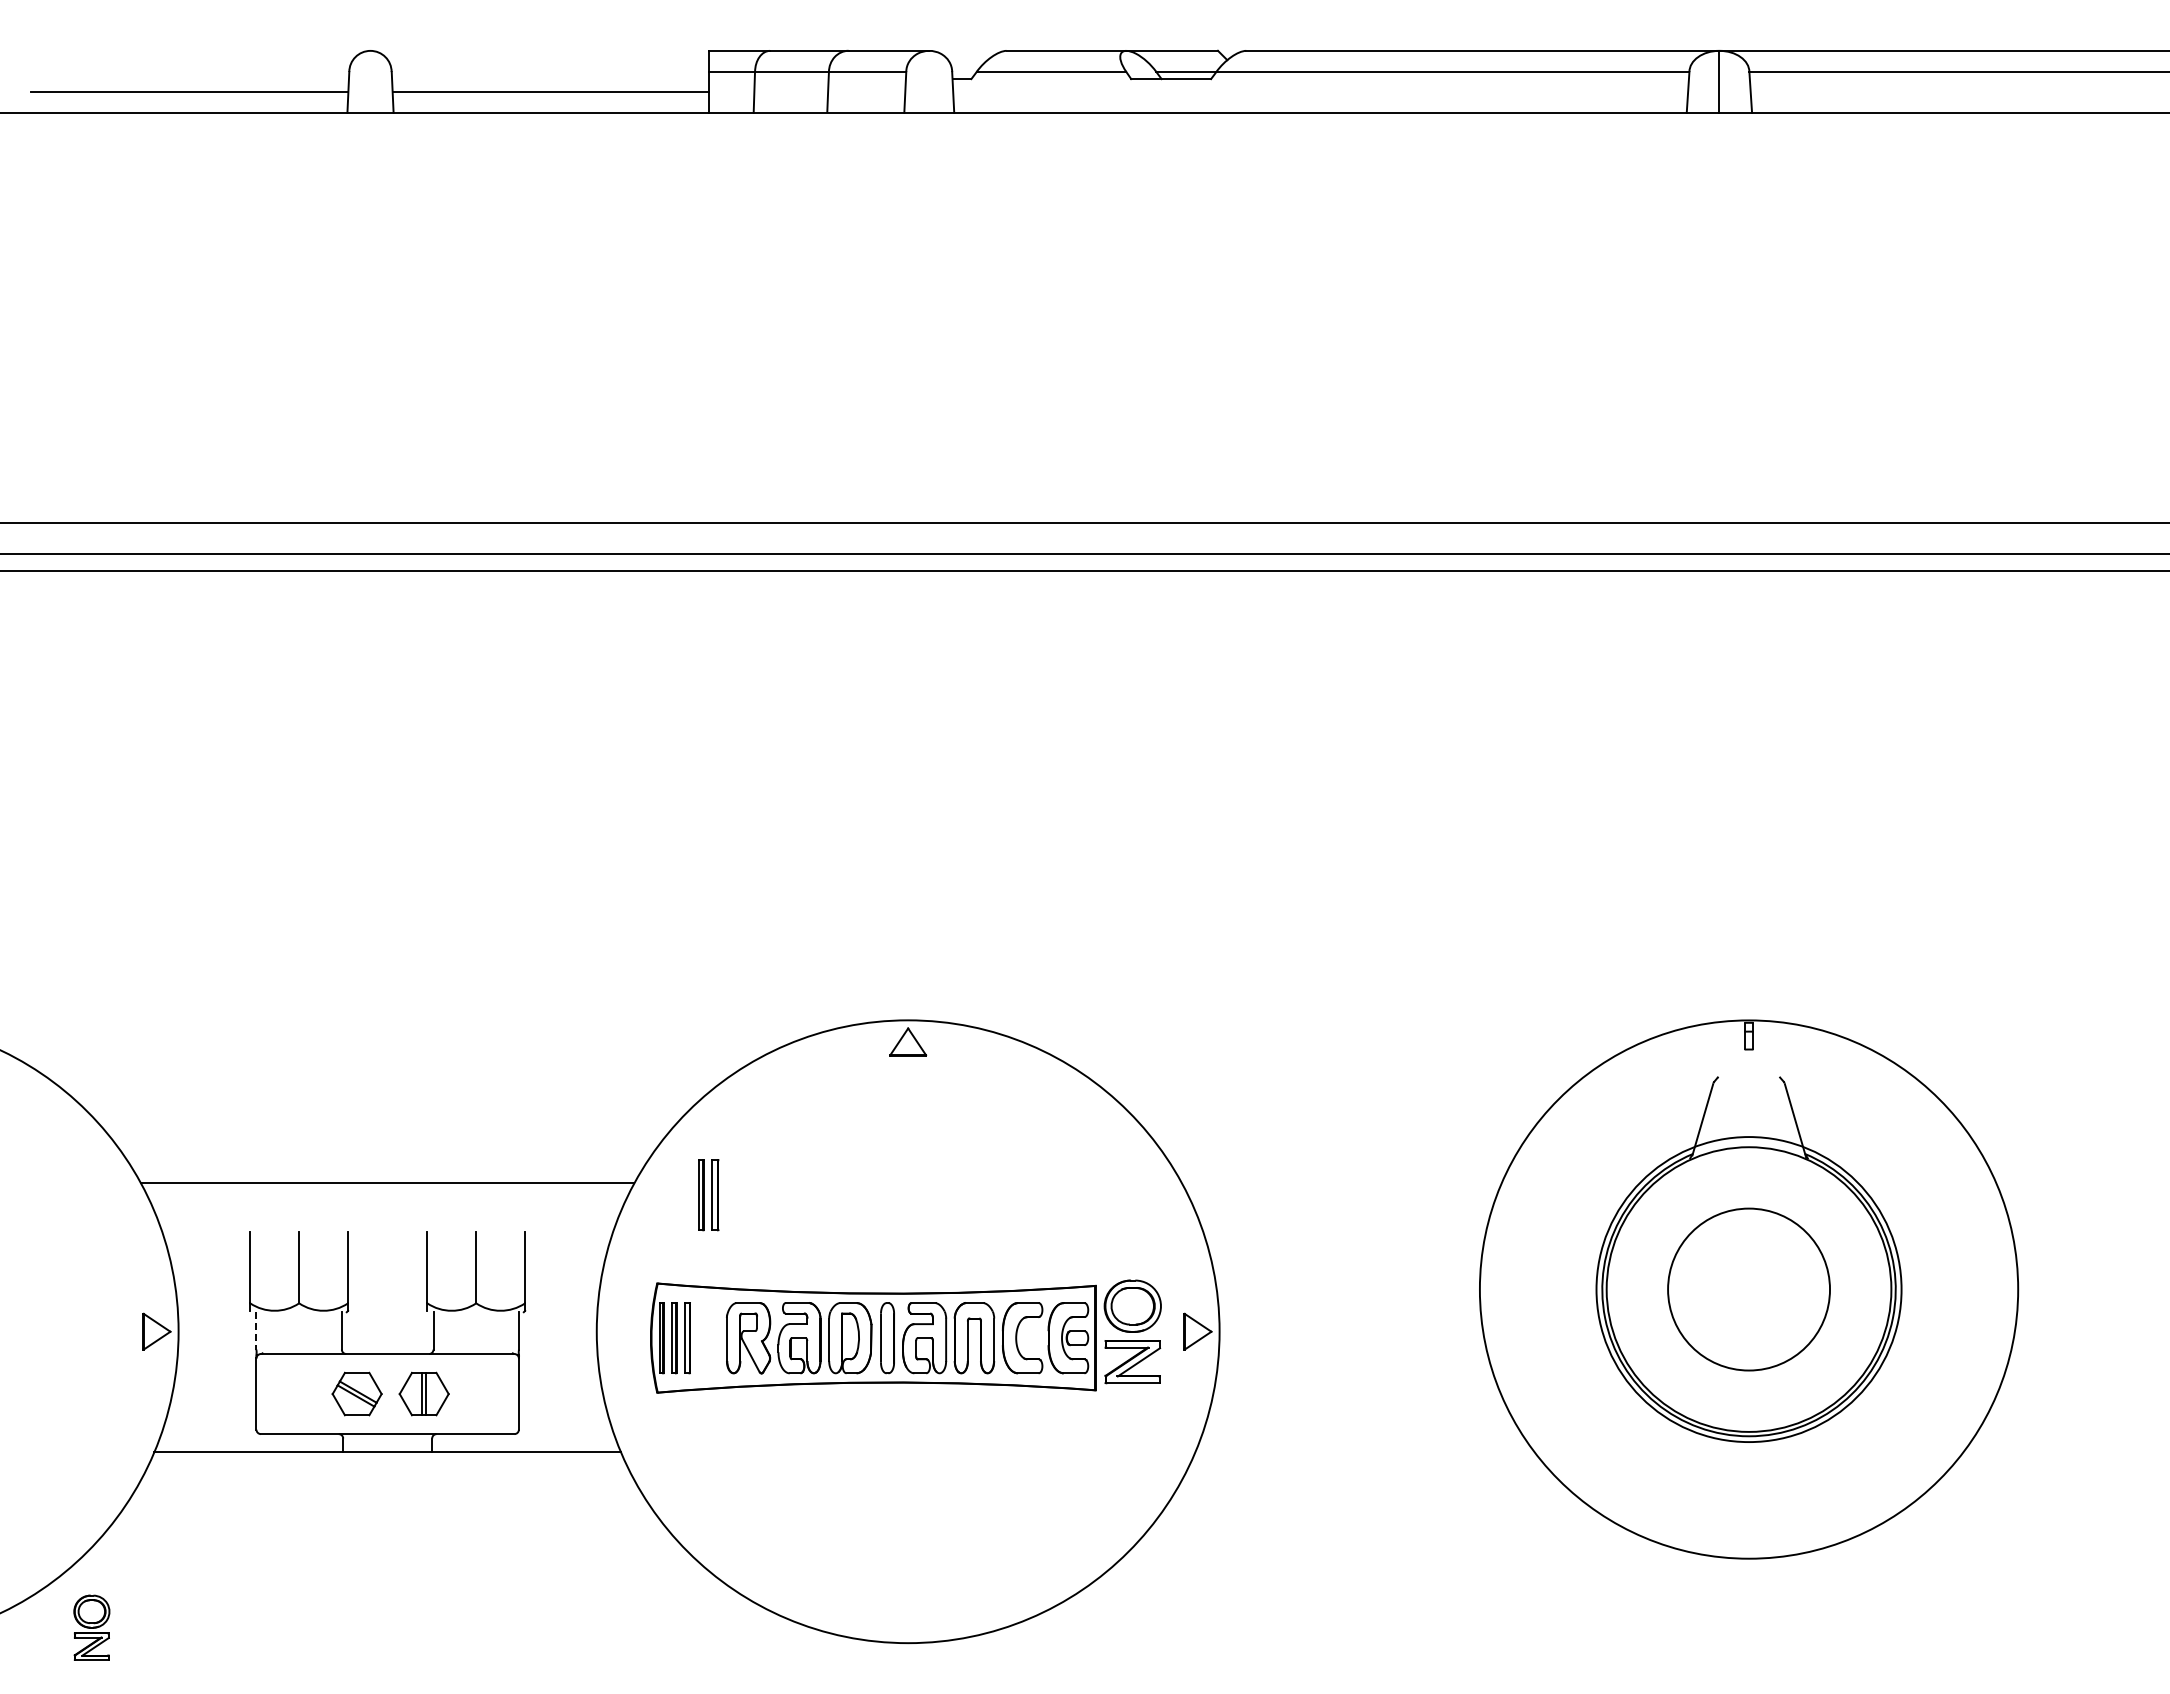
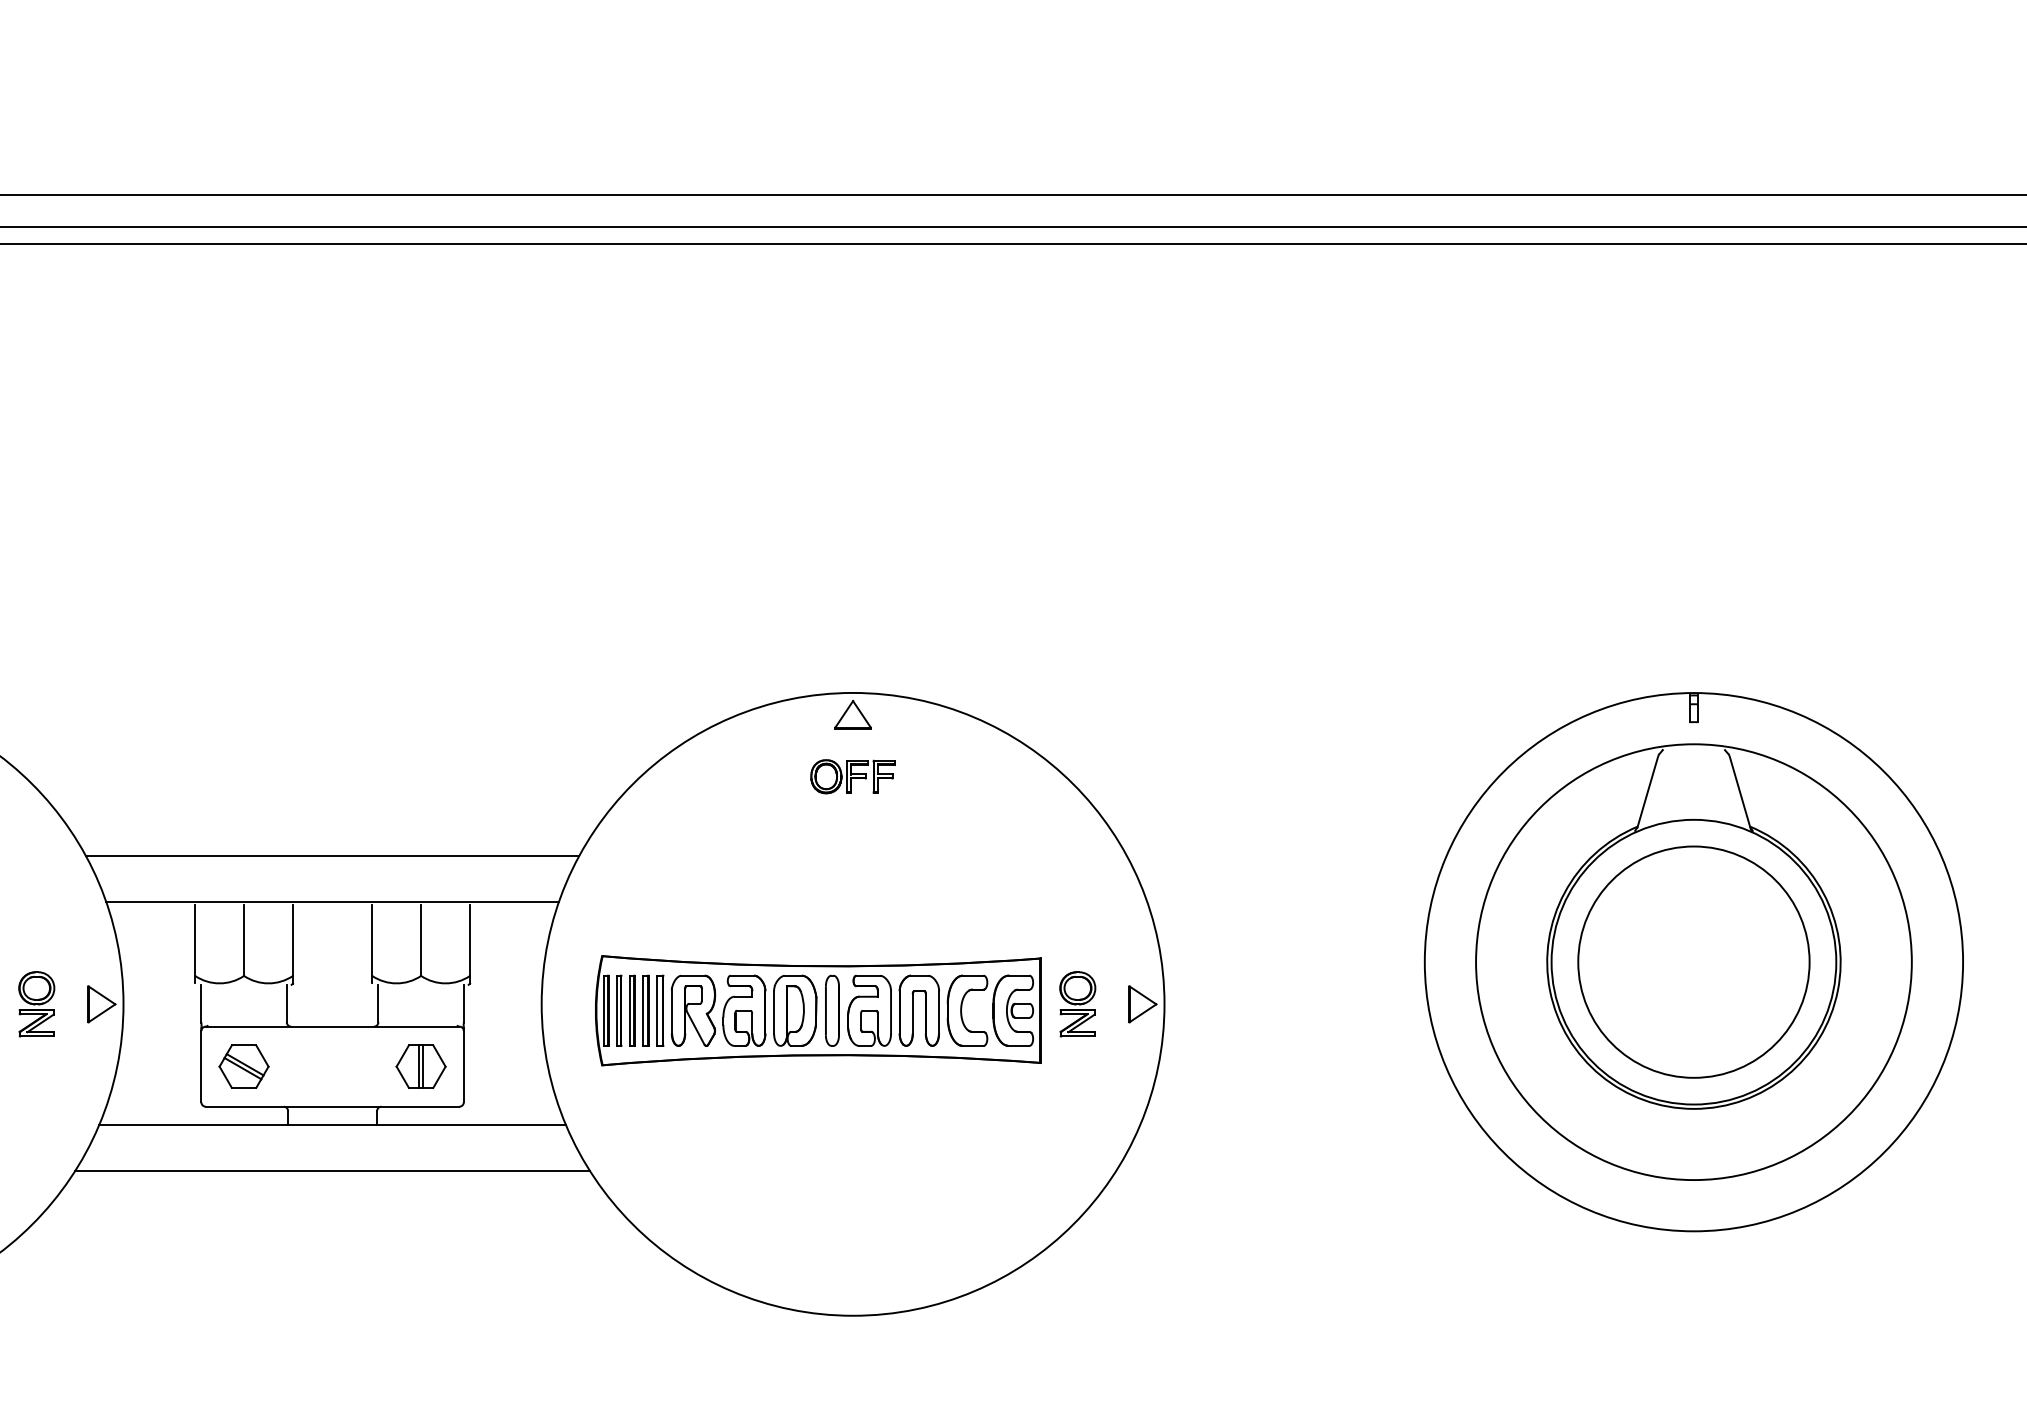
part: (907, 1103) -> (852, 776), added
part: (708, 1195) -> (653, 1011), moved
line: (387, 1229) -> (332, 902), added
circle: (1748, 1289) -> (1693, 962), size x1.43
circle: (1748, 1289) -> (1693, 962), size x1.43
line: (256, 1331) -> (201, 1004), dashed -> solid
part: (1132, 1331) -> (1077, 1004), size x0.62
part: (356, 1393) -> (243, 1066), moved
part: (423, 1393) -> (420, 1066), moved
line: (387, 1498) -> (332, 1171), added
part: (91, 1627) -> (36, 1004), moved

